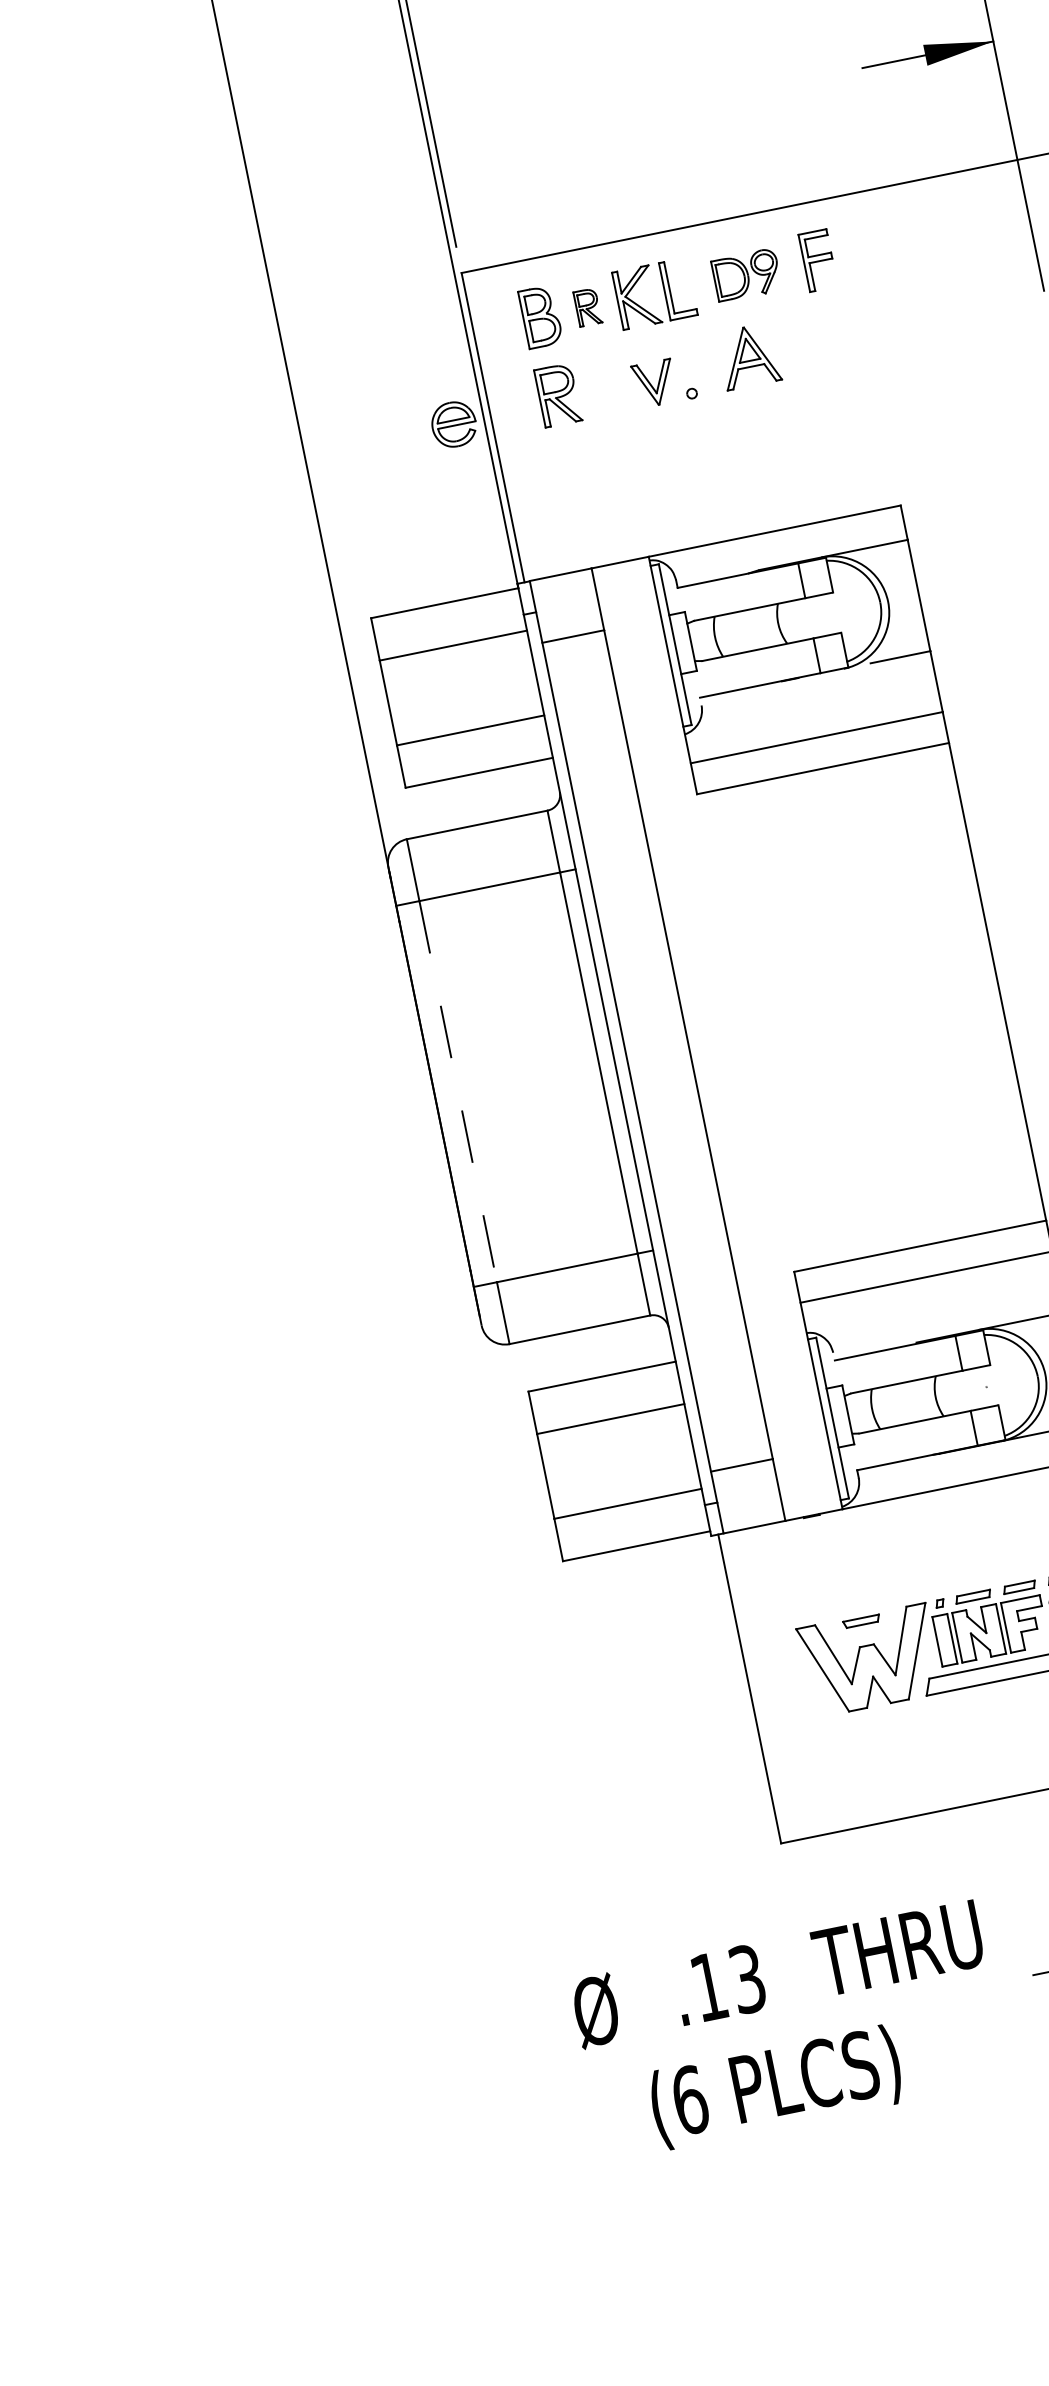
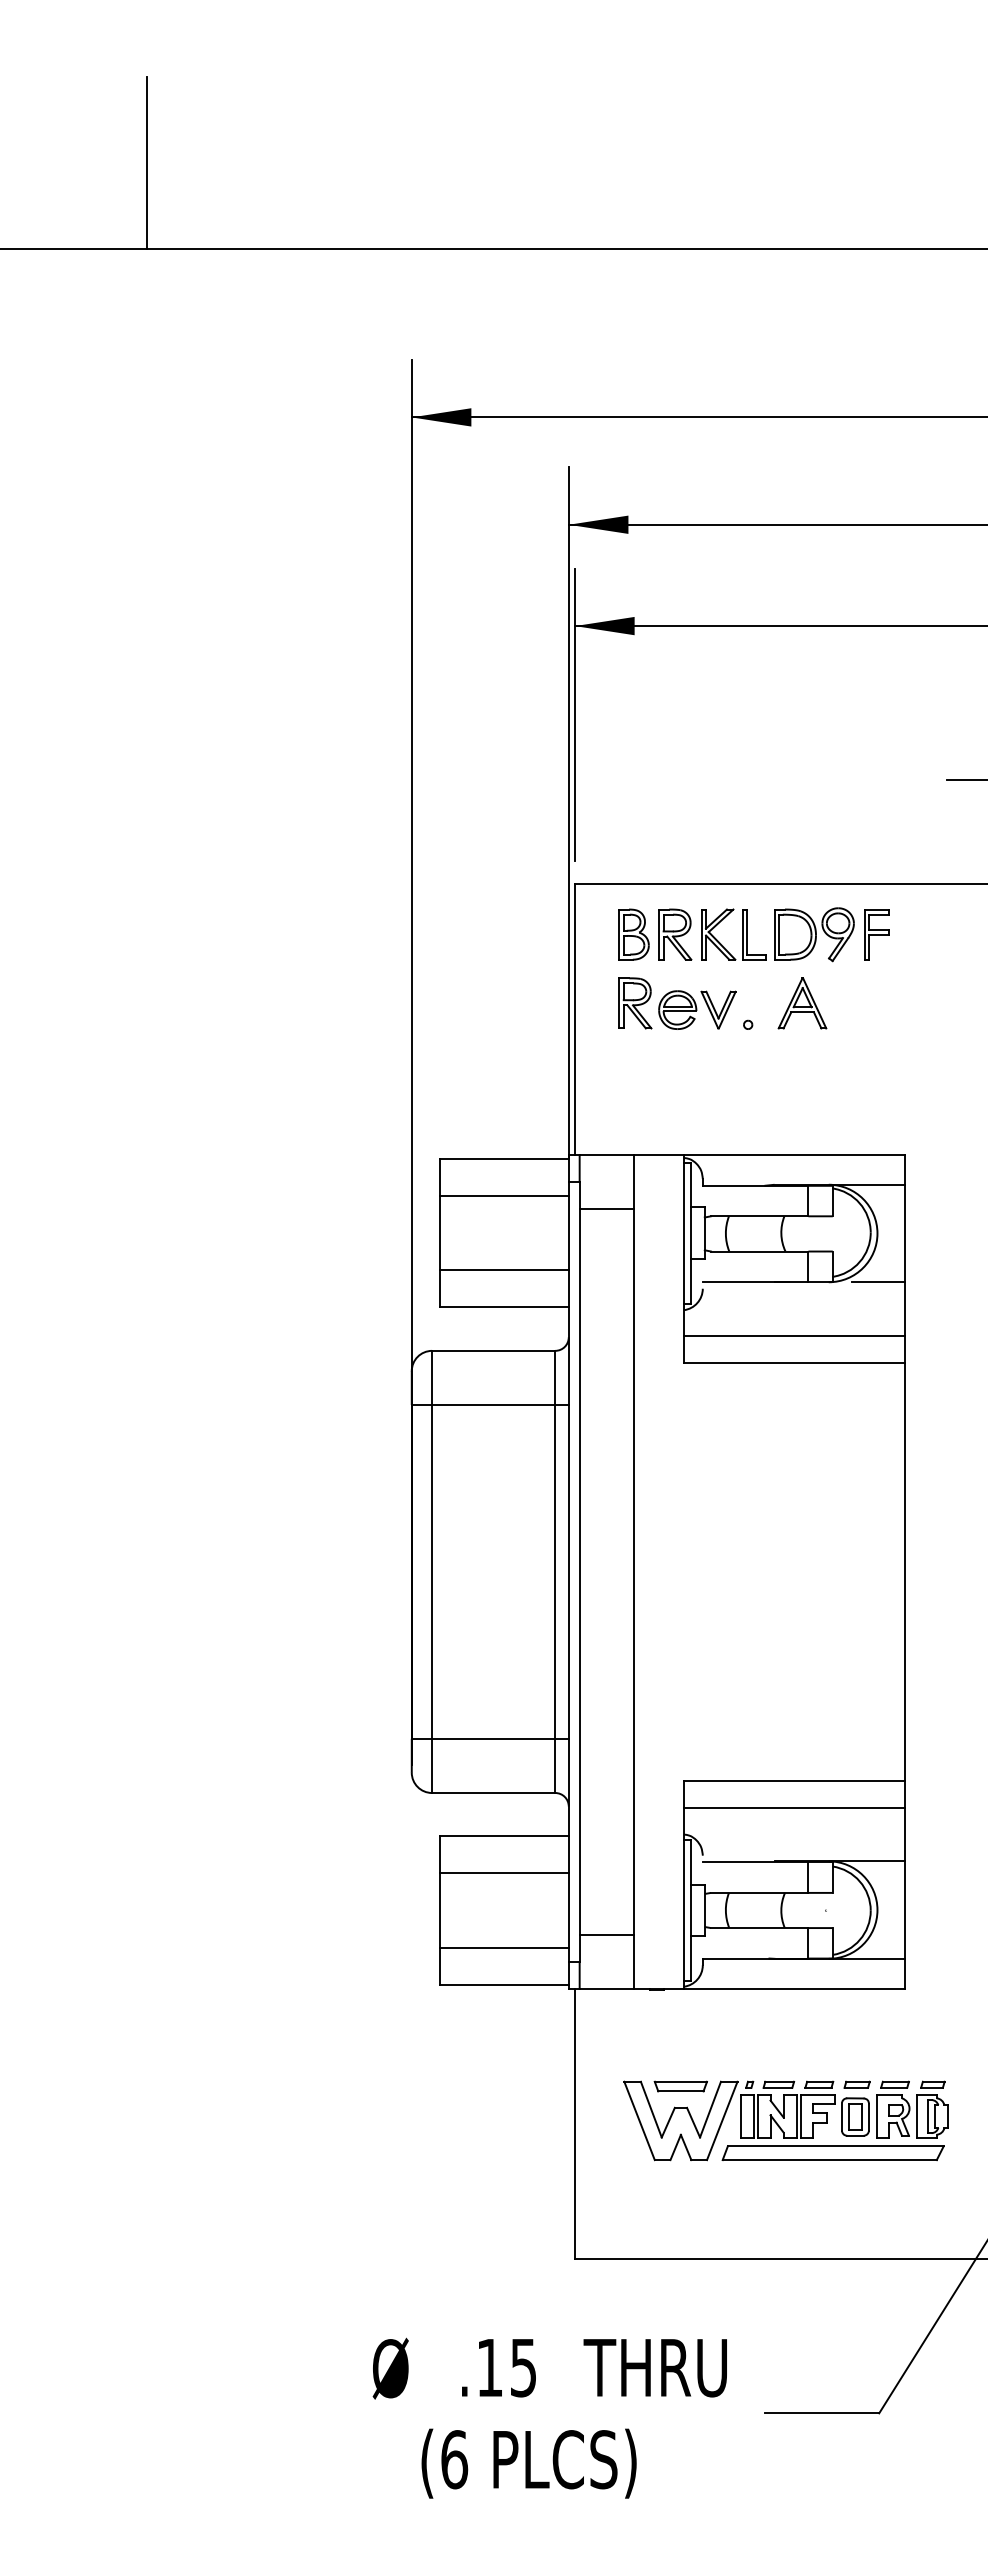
part: (746, 275) -> (814, 934), size x1.43
part: (588, 307) -> (675, 934), size x1.67
part: (453, 423) -> (677, 1009), moved
line: (458, 1091) -> (432, 1571), dashed -> solid
part: (861, 1621) -> (680, 2086), size x1.67
text: (747, 1978) -> (523, 2367), .13 -> .15

